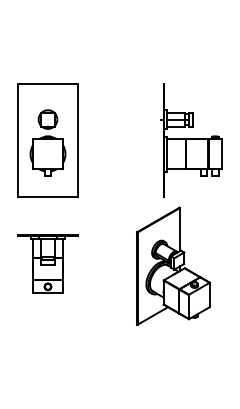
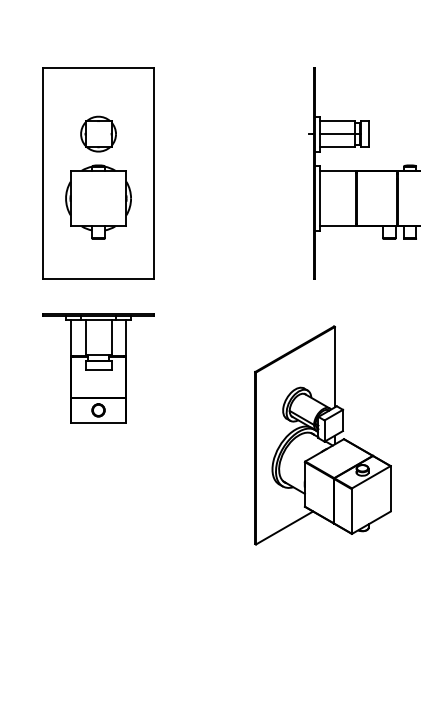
part: (47, 263) -> (97, 366), moved
part: (173, 265) -> (323, 433), moved

